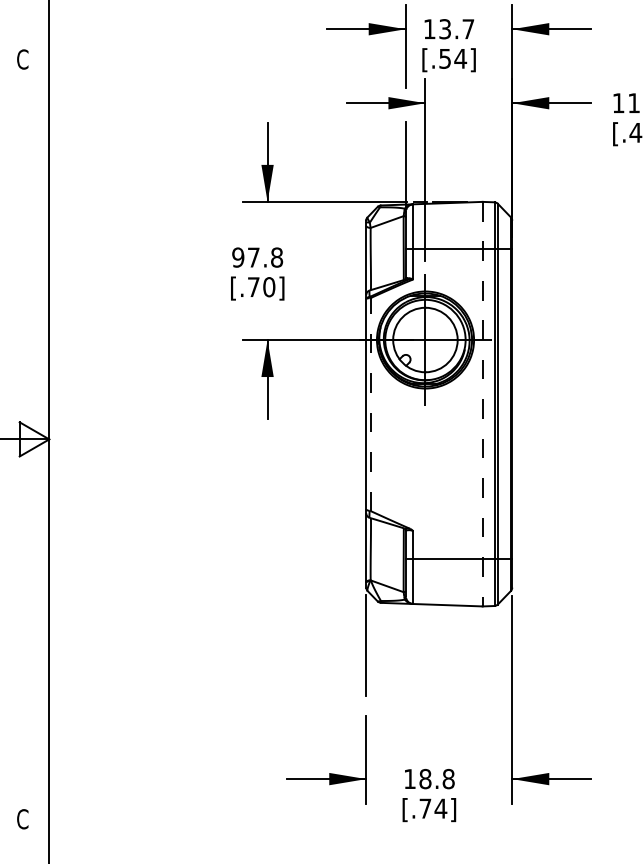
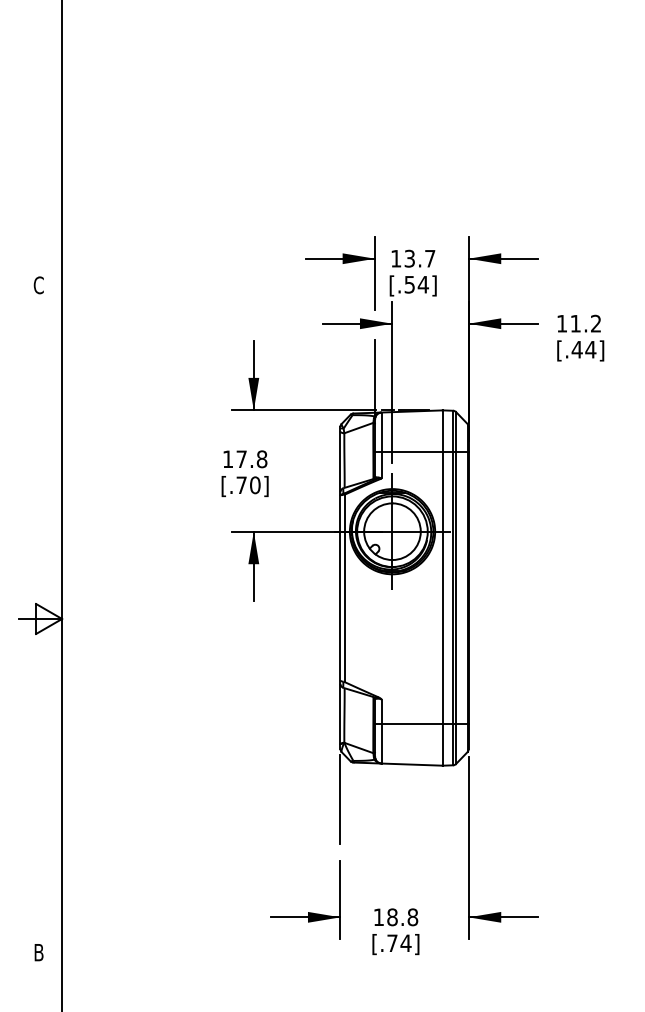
text: (237, 257) -> (227, 459), 97.8 -> 17.8
line: (370, 404) -> (344, 588), dashed -> solid
line: (482, 404) -> (442, 588), dashed -> solid
text: (22, 819) -> (38, 952), C -> B

